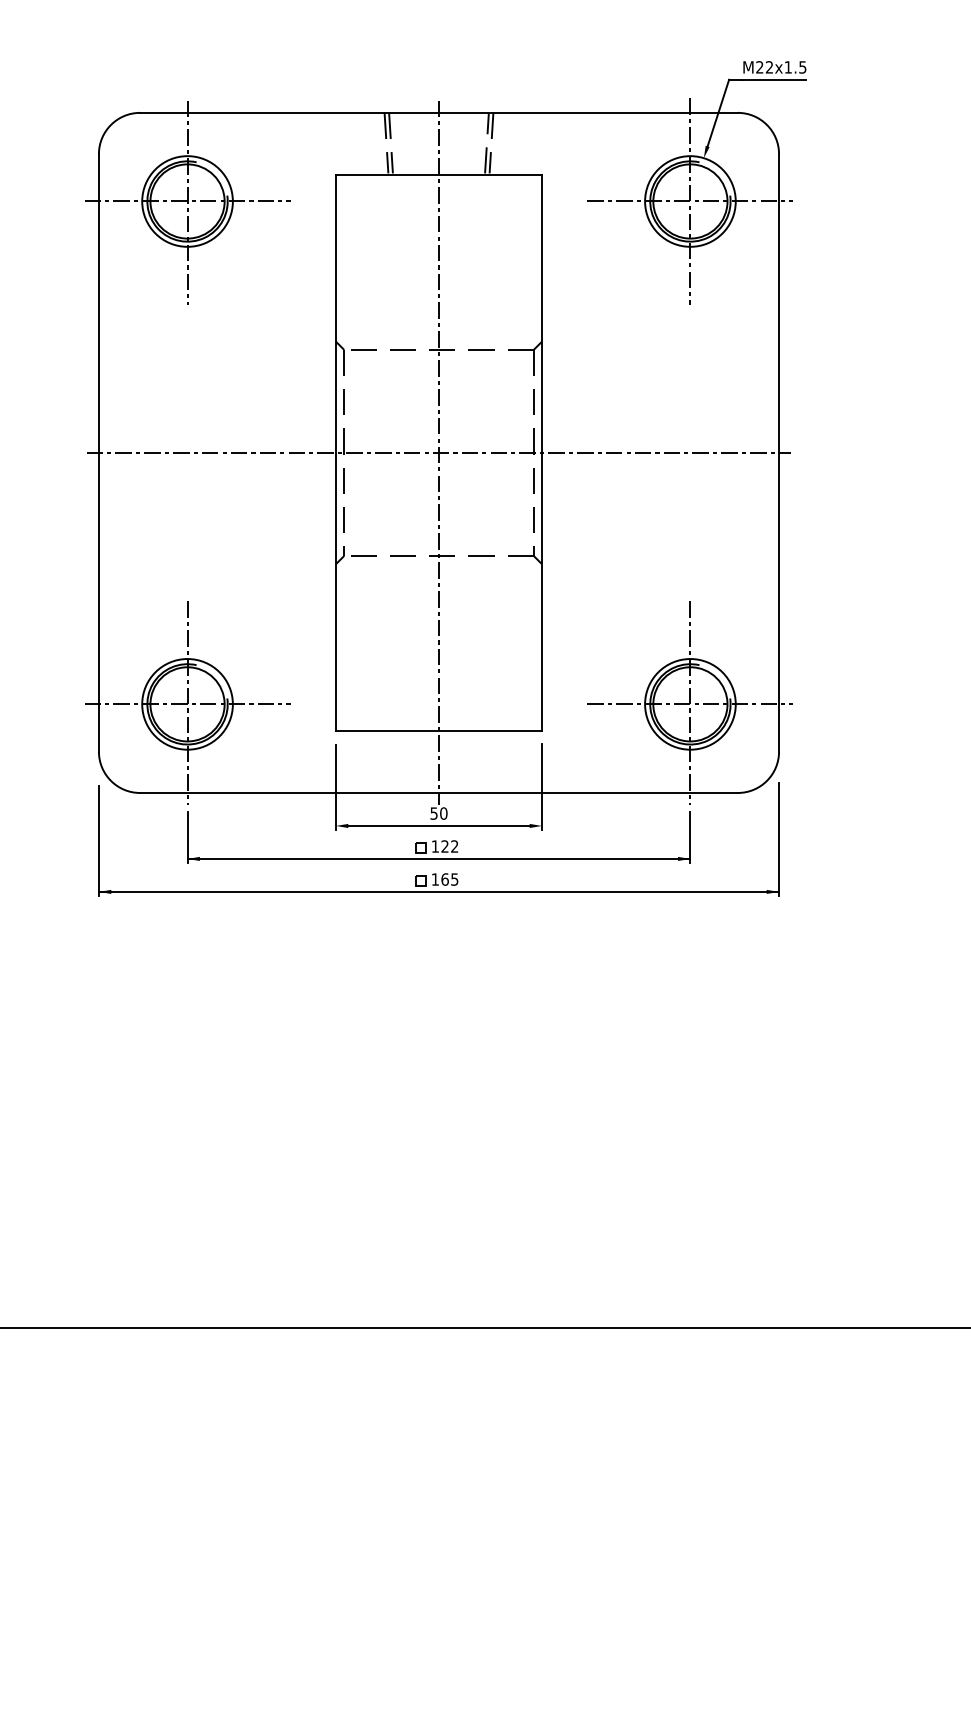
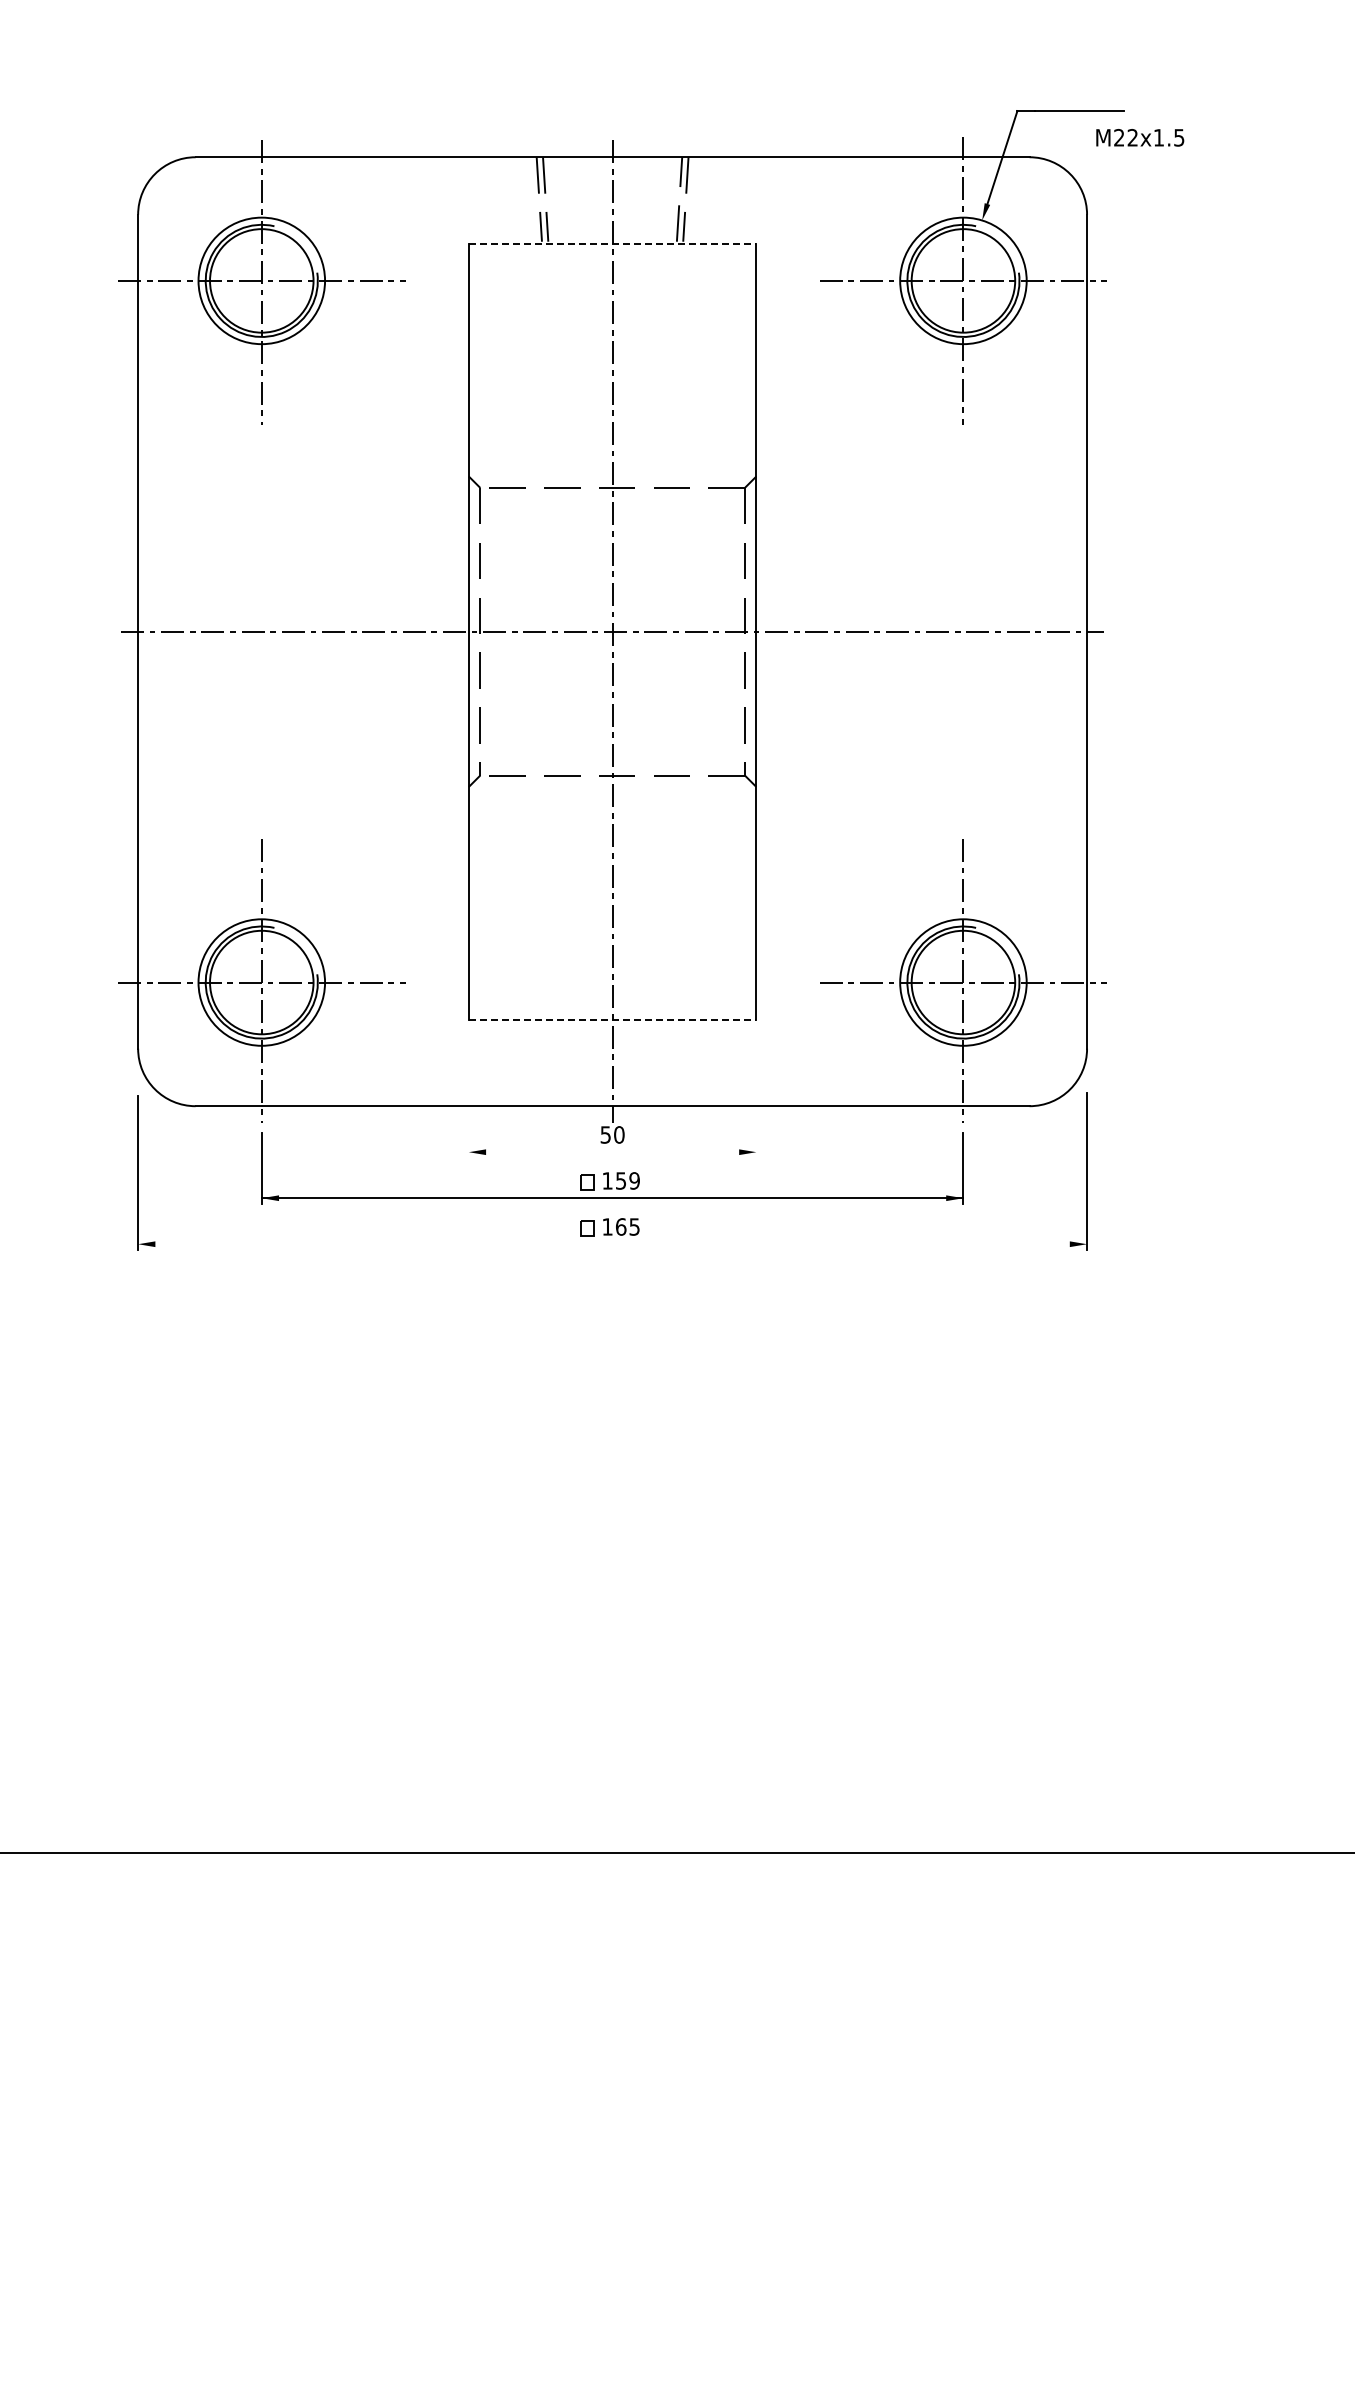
text: (775, 67) -> (1140, 137), moved
line: (438, 174) -> (612, 243), solid -> dashed
line: (438, 730) -> (612, 1019), solid -> dashed
line: (542, 786) -> (756, 1097), removed
line: (335, 787) -> (468, 1098), removed
line: (438, 826) -> (612, 1152), removed
text: (449, 846) -> (627, 1180), 122 -> 159
line: (438, 892) -> (612, 1244), removed

